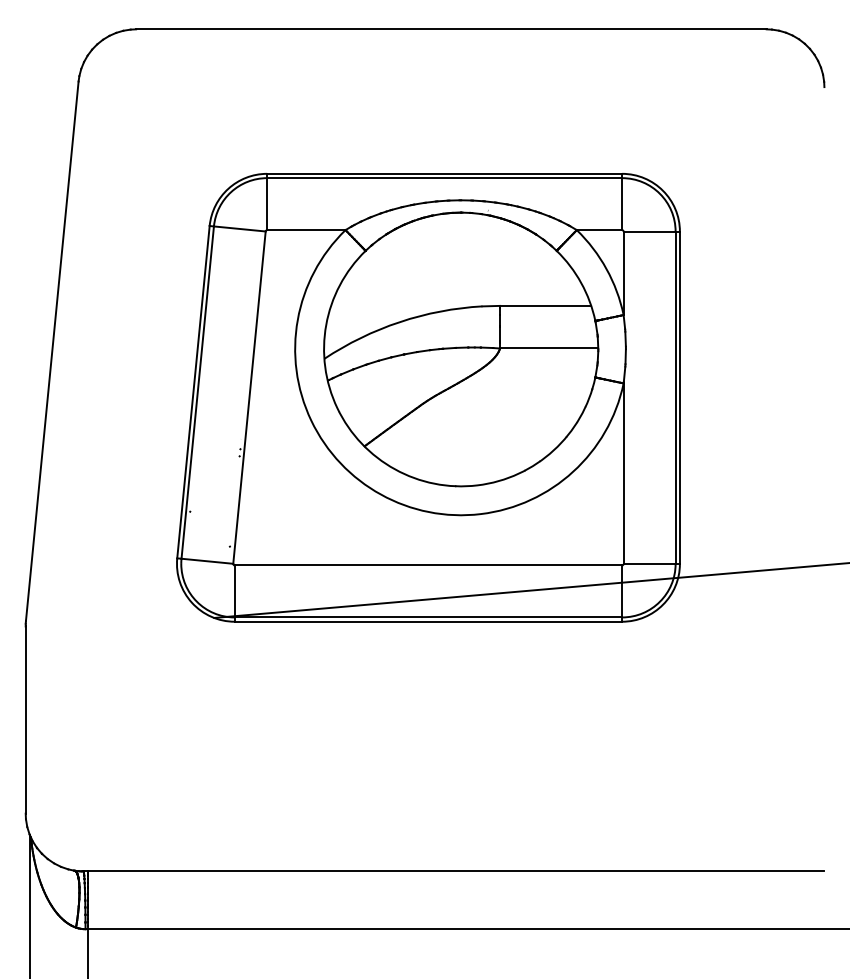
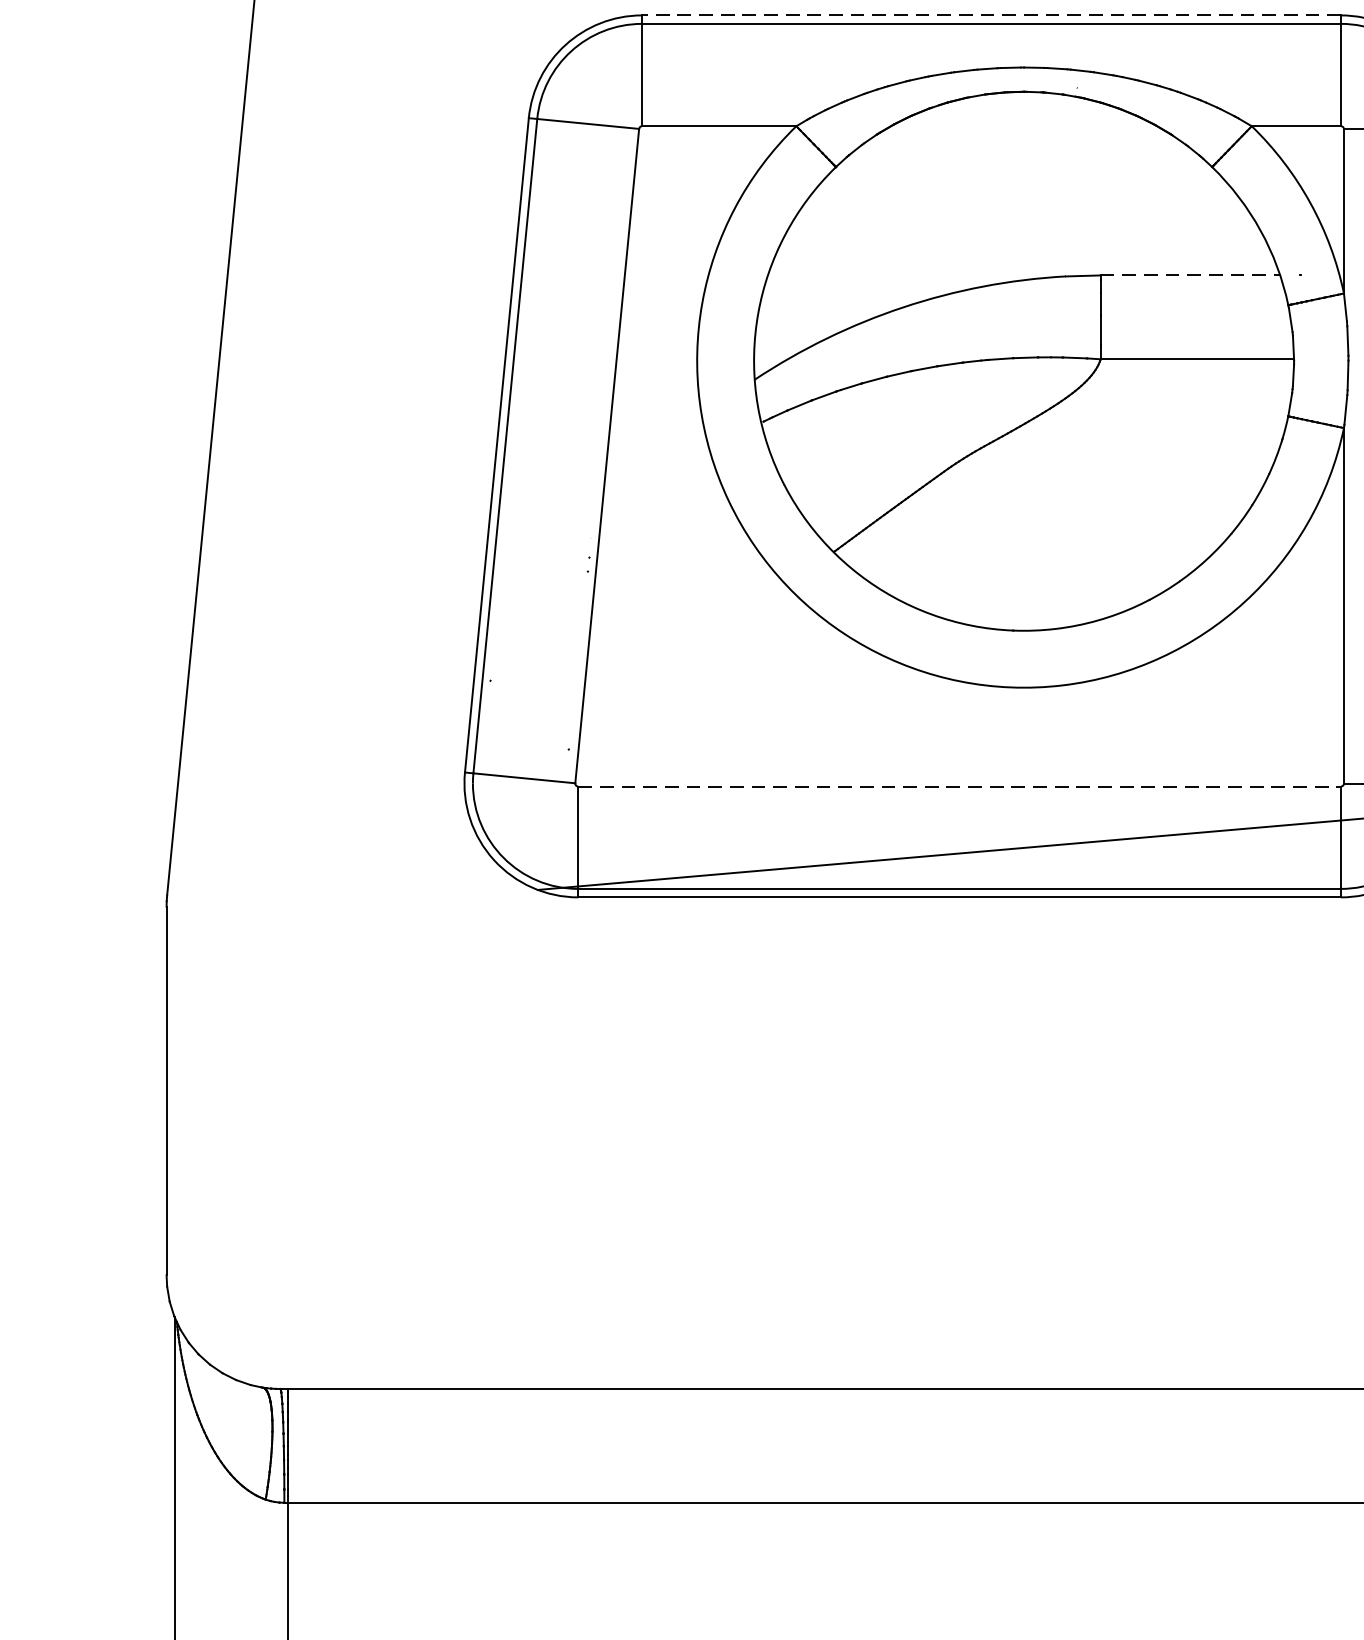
line: (444, 173) -> (991, 14), solid -> dashed
line: (545, 305) -> (1190, 274), solid -> dashed
line: (428, 565) -> (959, 786), solid -> dashed

